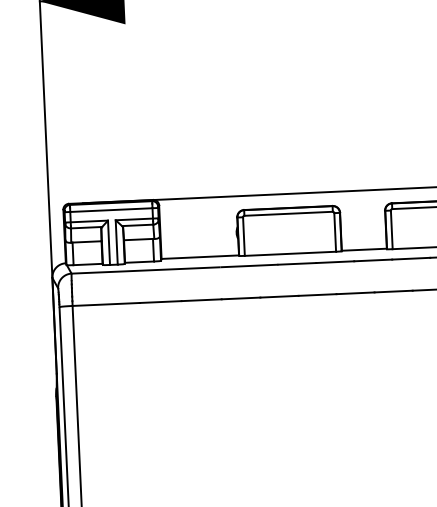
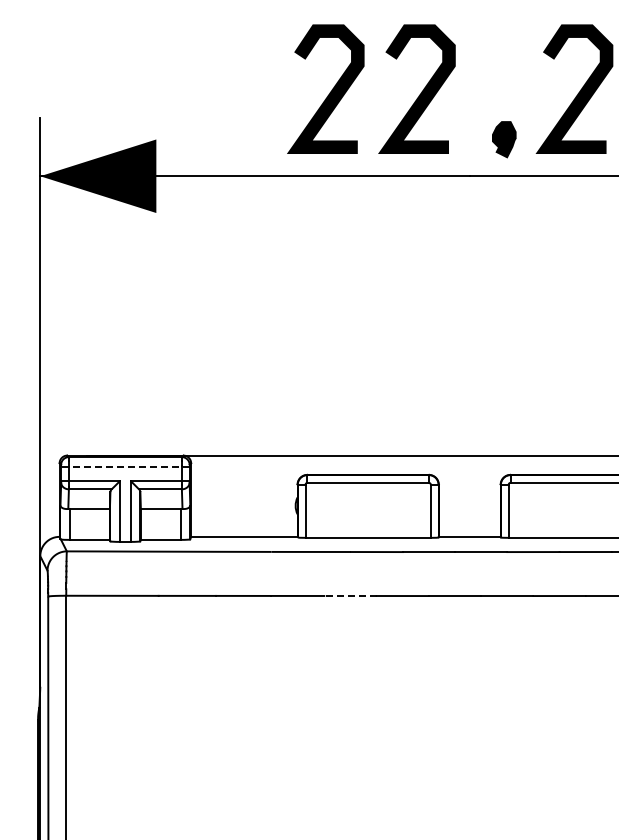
line: (110, 209) -> (124, 466), solid -> dashed
line: (278, 296) -> (349, 595), solid -> dashed

